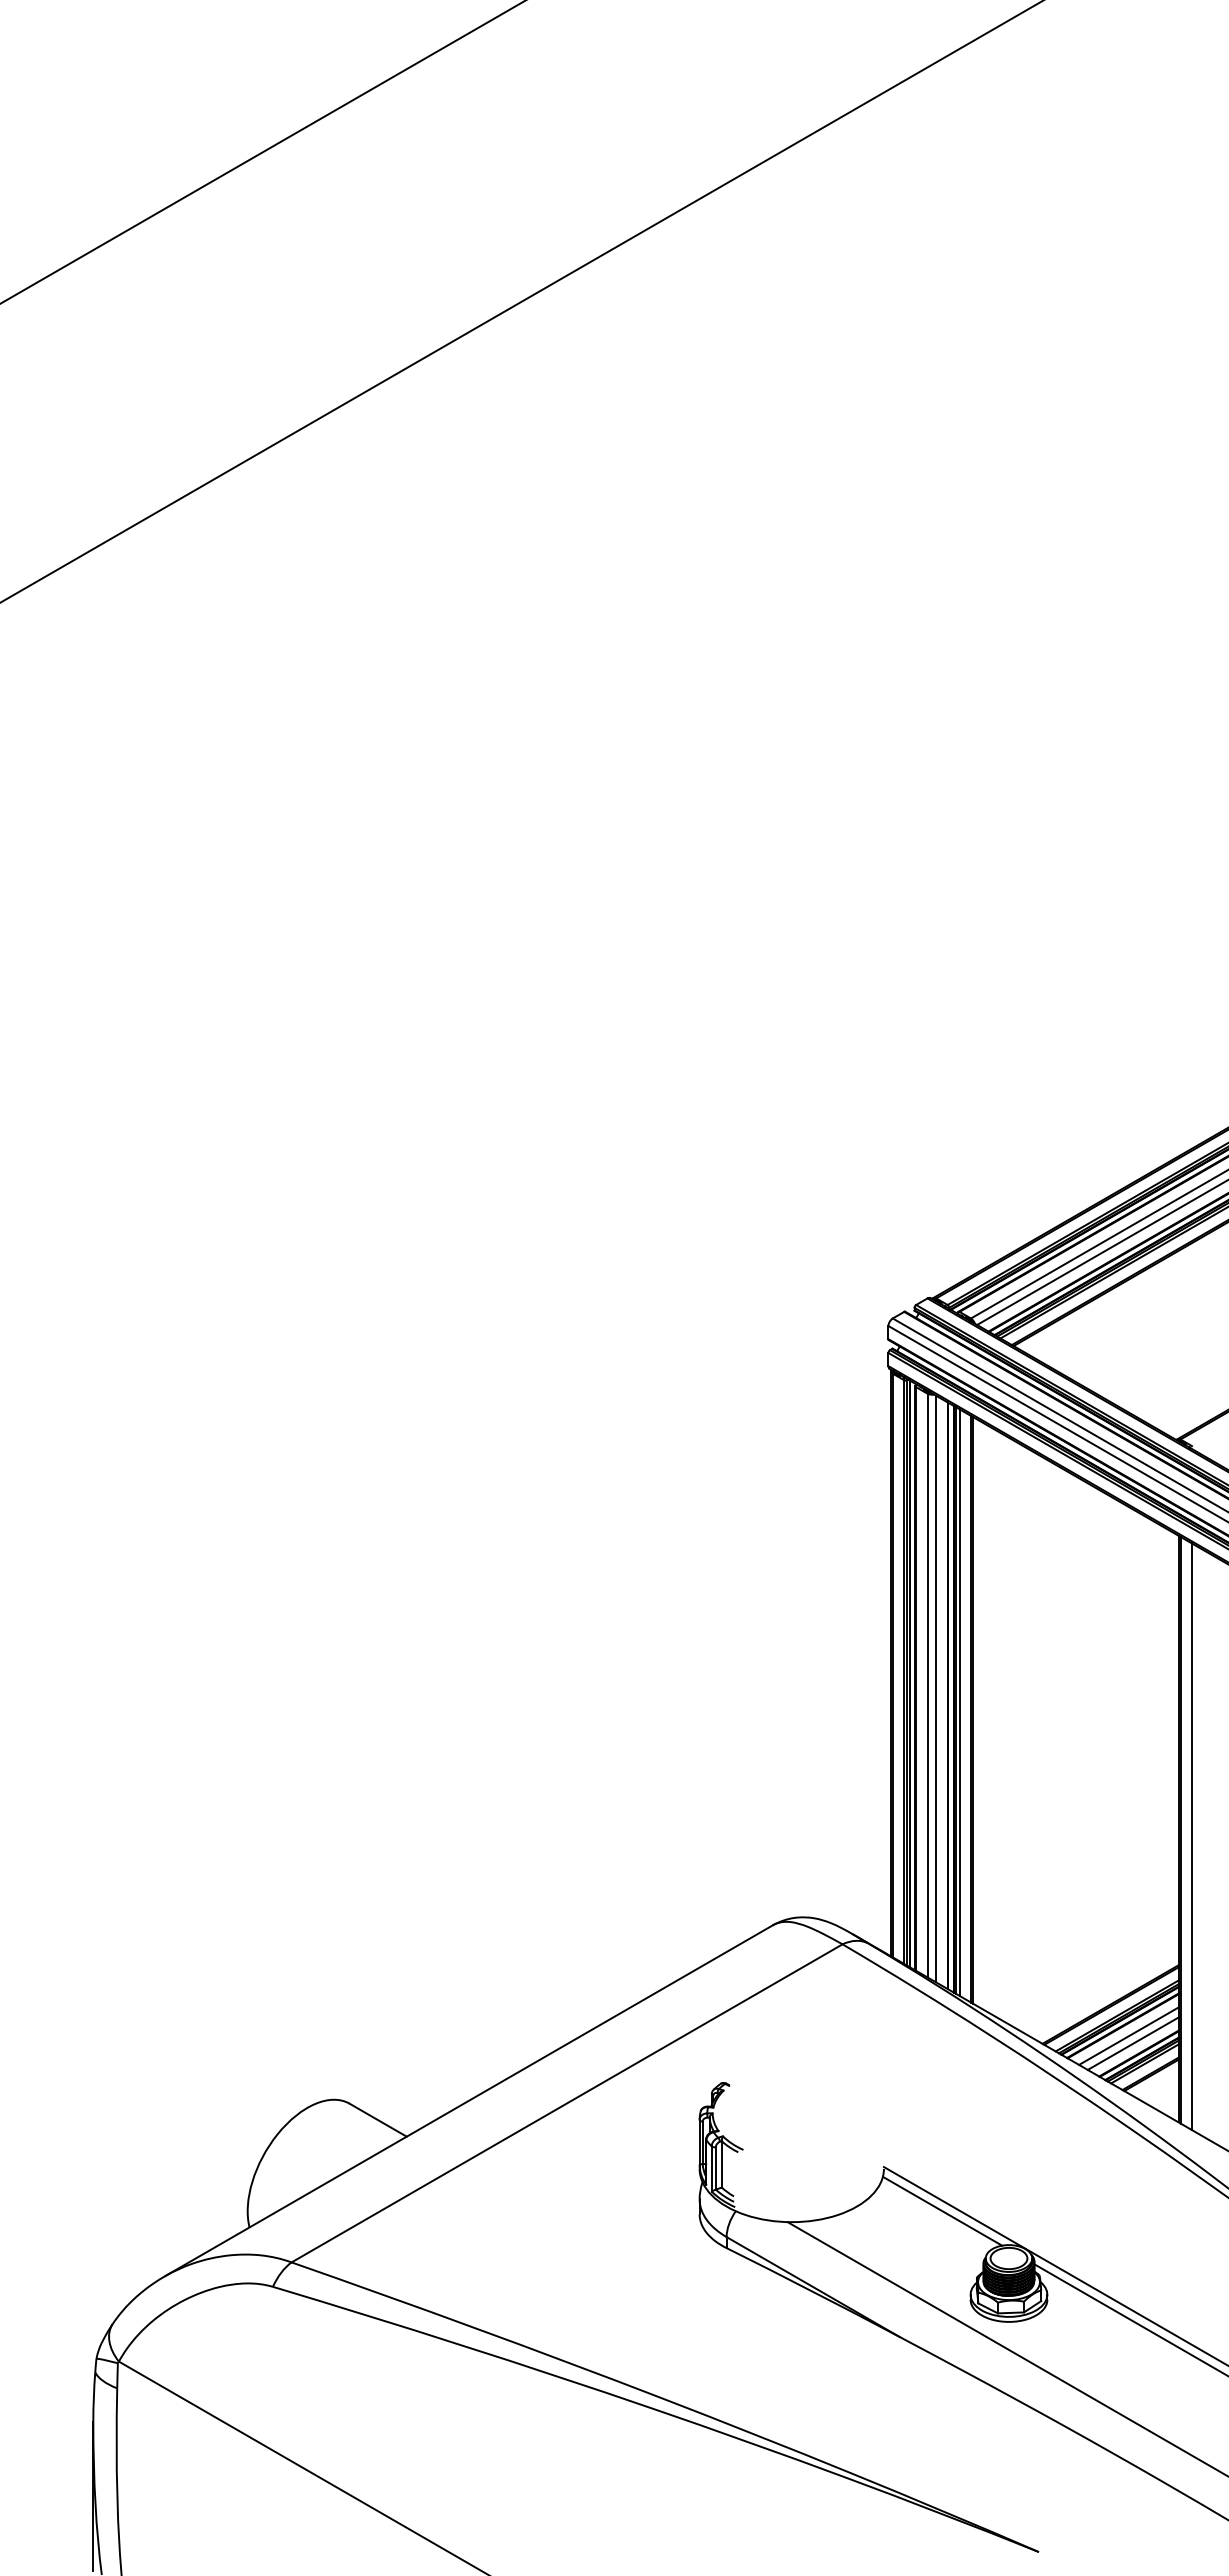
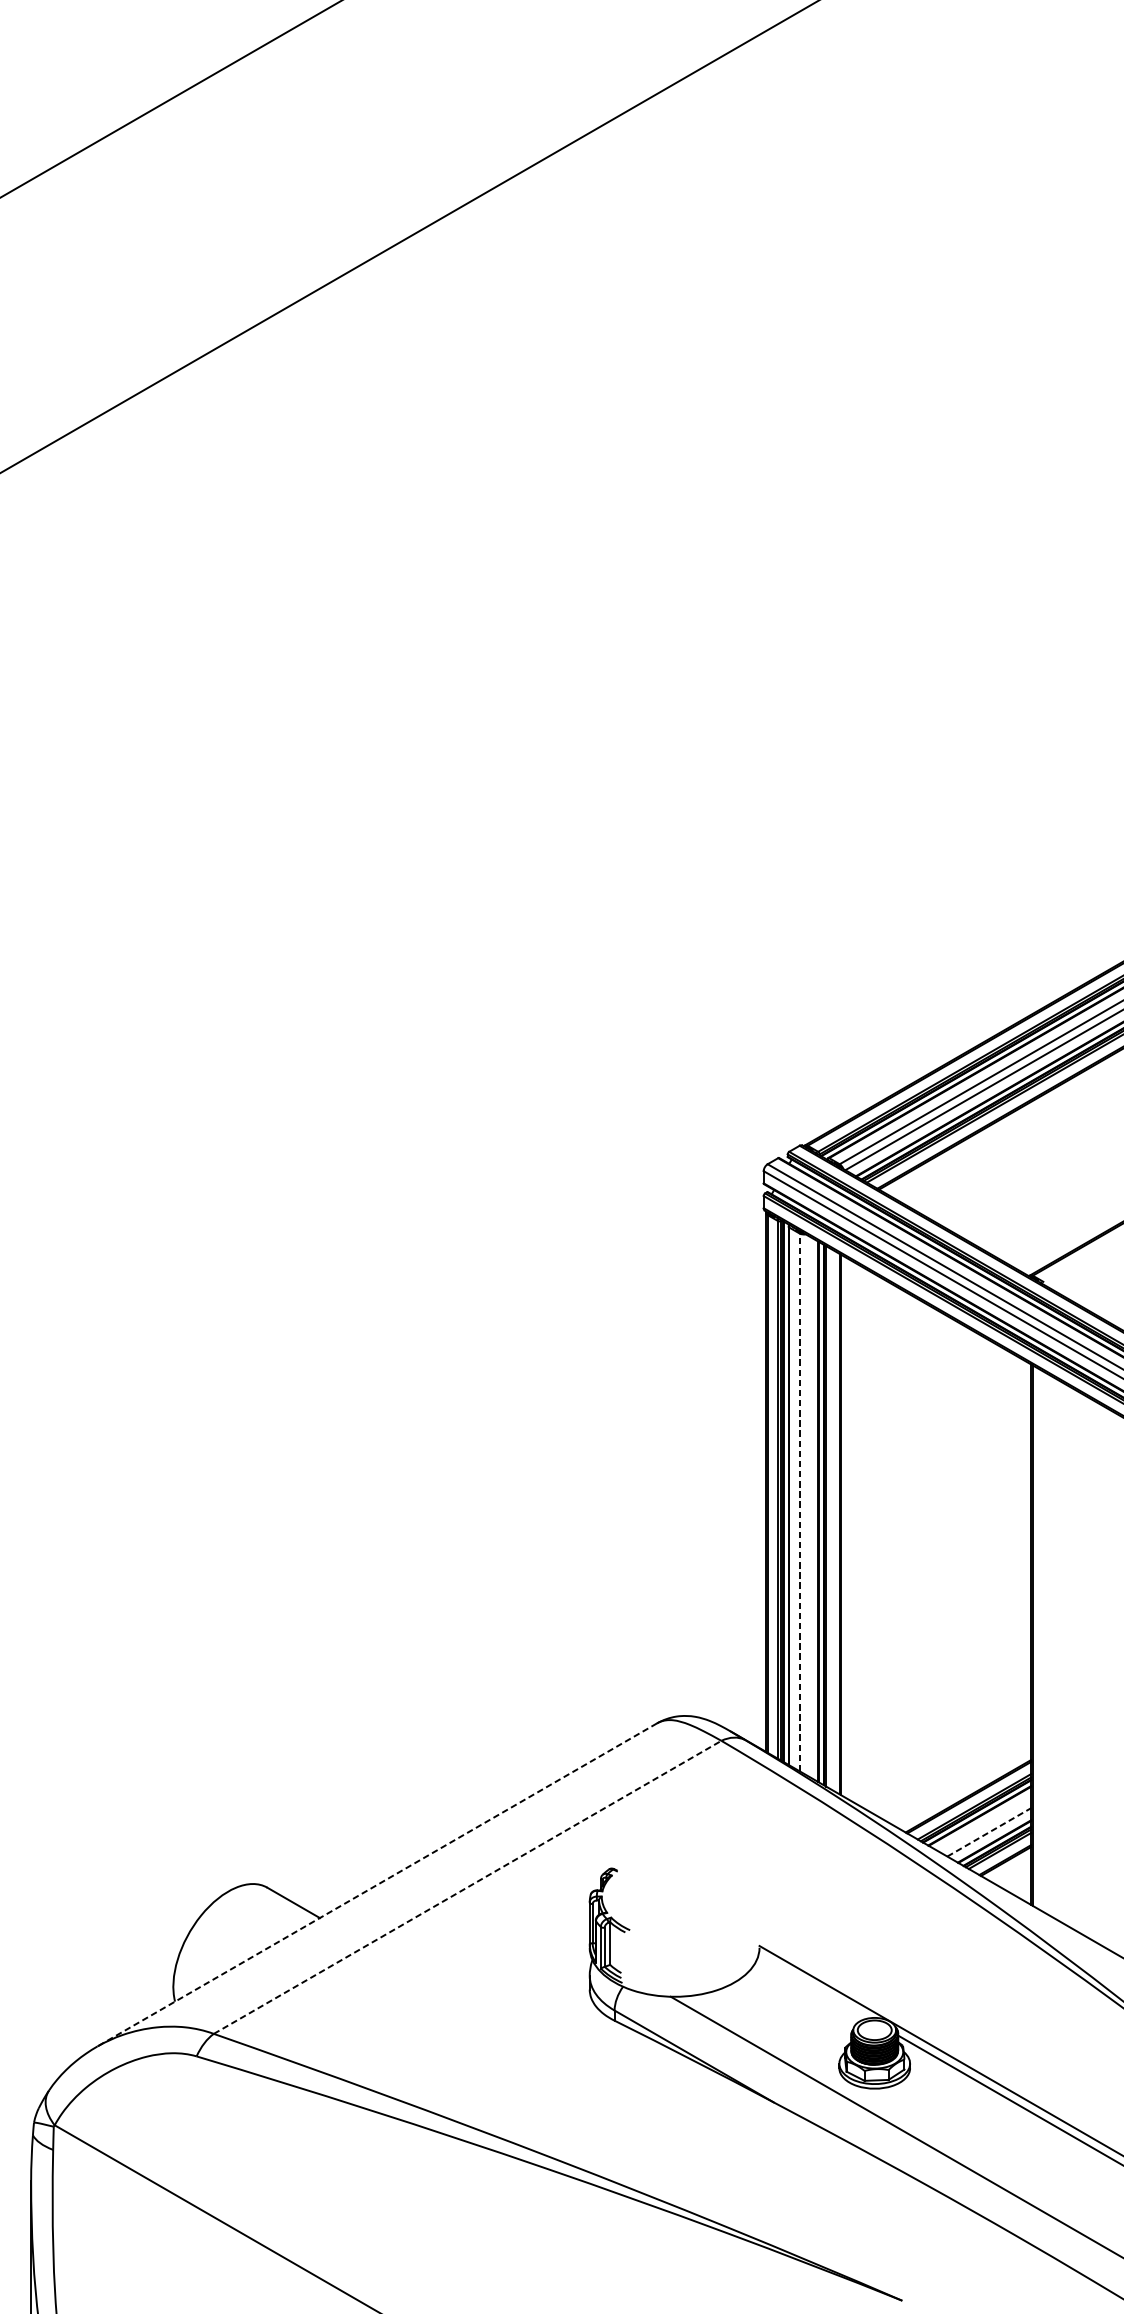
line: (927, 1685) -> (799, 1502), solid -> dashed
line: (936, 1688) -> (807, 1505), removed
line: (959, 1702) -> (829, 1518), removed
line: (1191, 1836) -> (1042, 1641), removed
line: (1128, 2035) -> (984, 1824), removed
line: (1133, 2043) -> (989, 1832), solid -> dashed
line: (468, 2100) -> (376, 1884), solid -> dashed
line: (567, 2103) -> (468, 1887), solid -> dashed
line: (942, 2210) -> (813, 1986), removed

